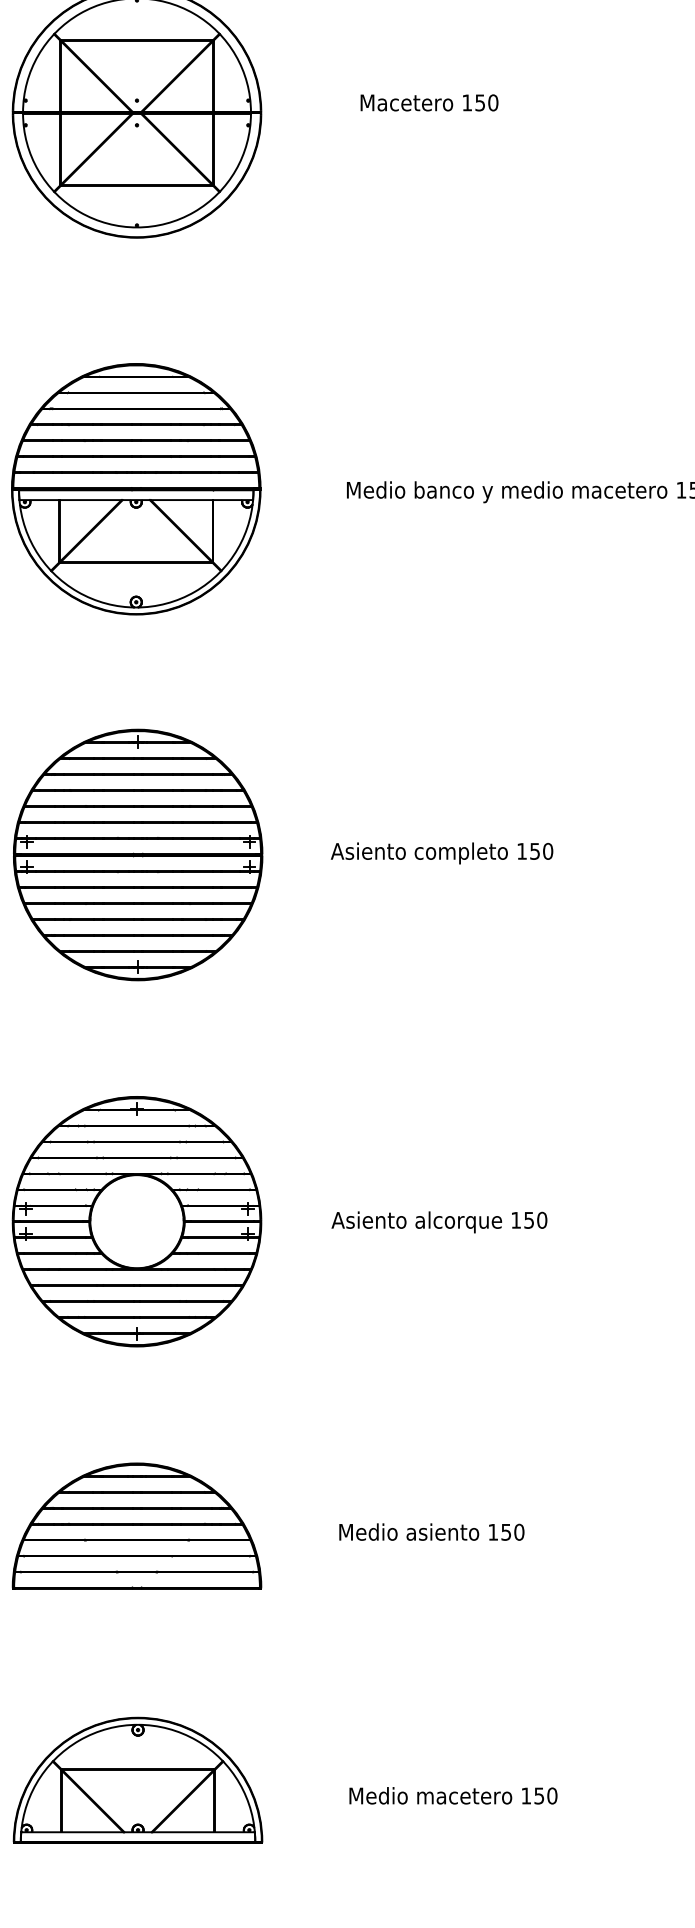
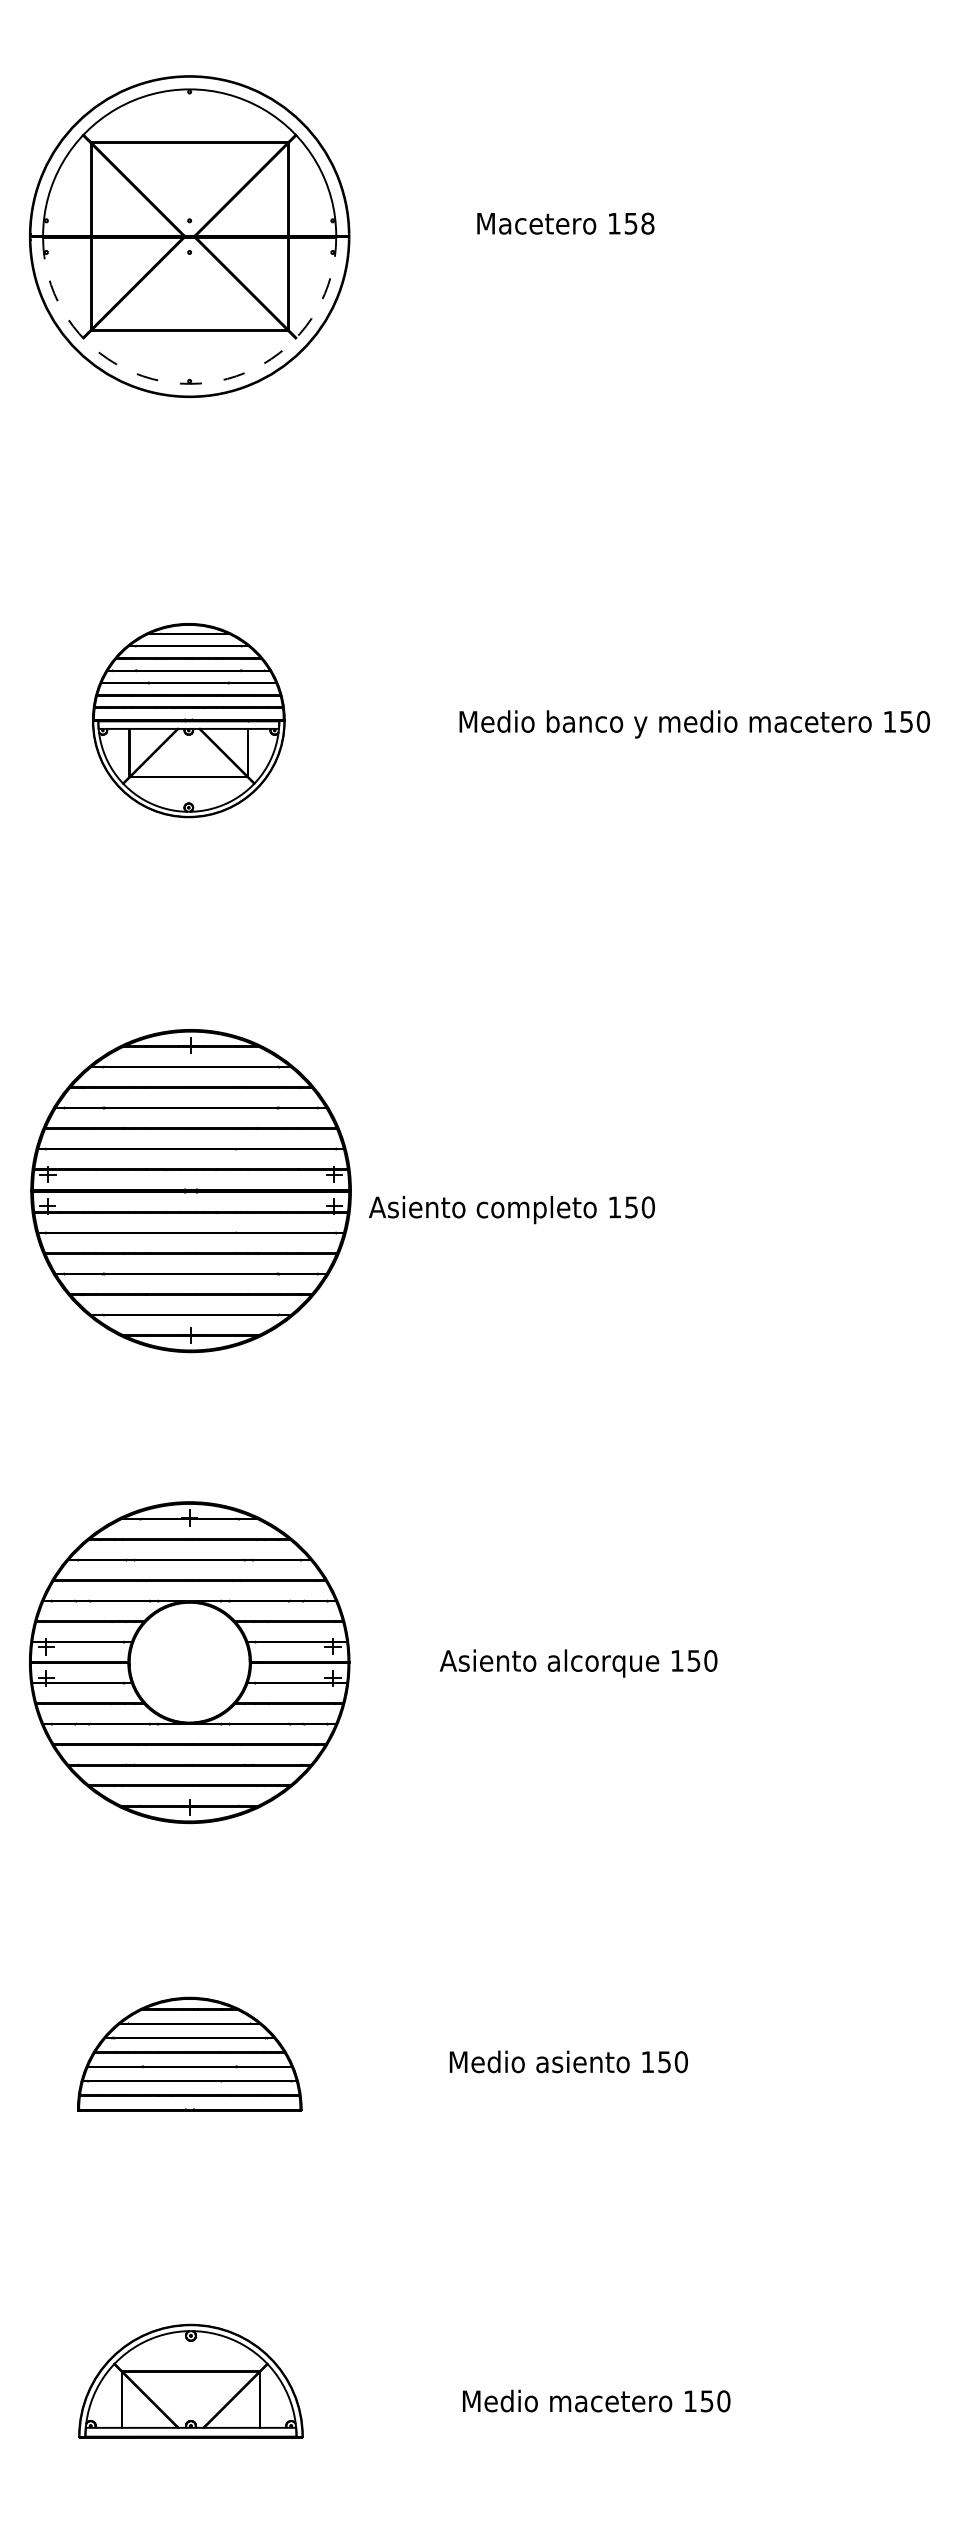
text: (492, 102) -> (647, 223), 150 -> 158
arc: (136, 227) -> (189, 383), solid -> dashed
part: (136, 489) -> (188, 720), size x0.6
text: (441, 853) -> (511, 1209), moved
part: (136, 1525) -> (189, 2053), size x0.7
part: (137, 1779) -> (190, 2380), size x0.7

